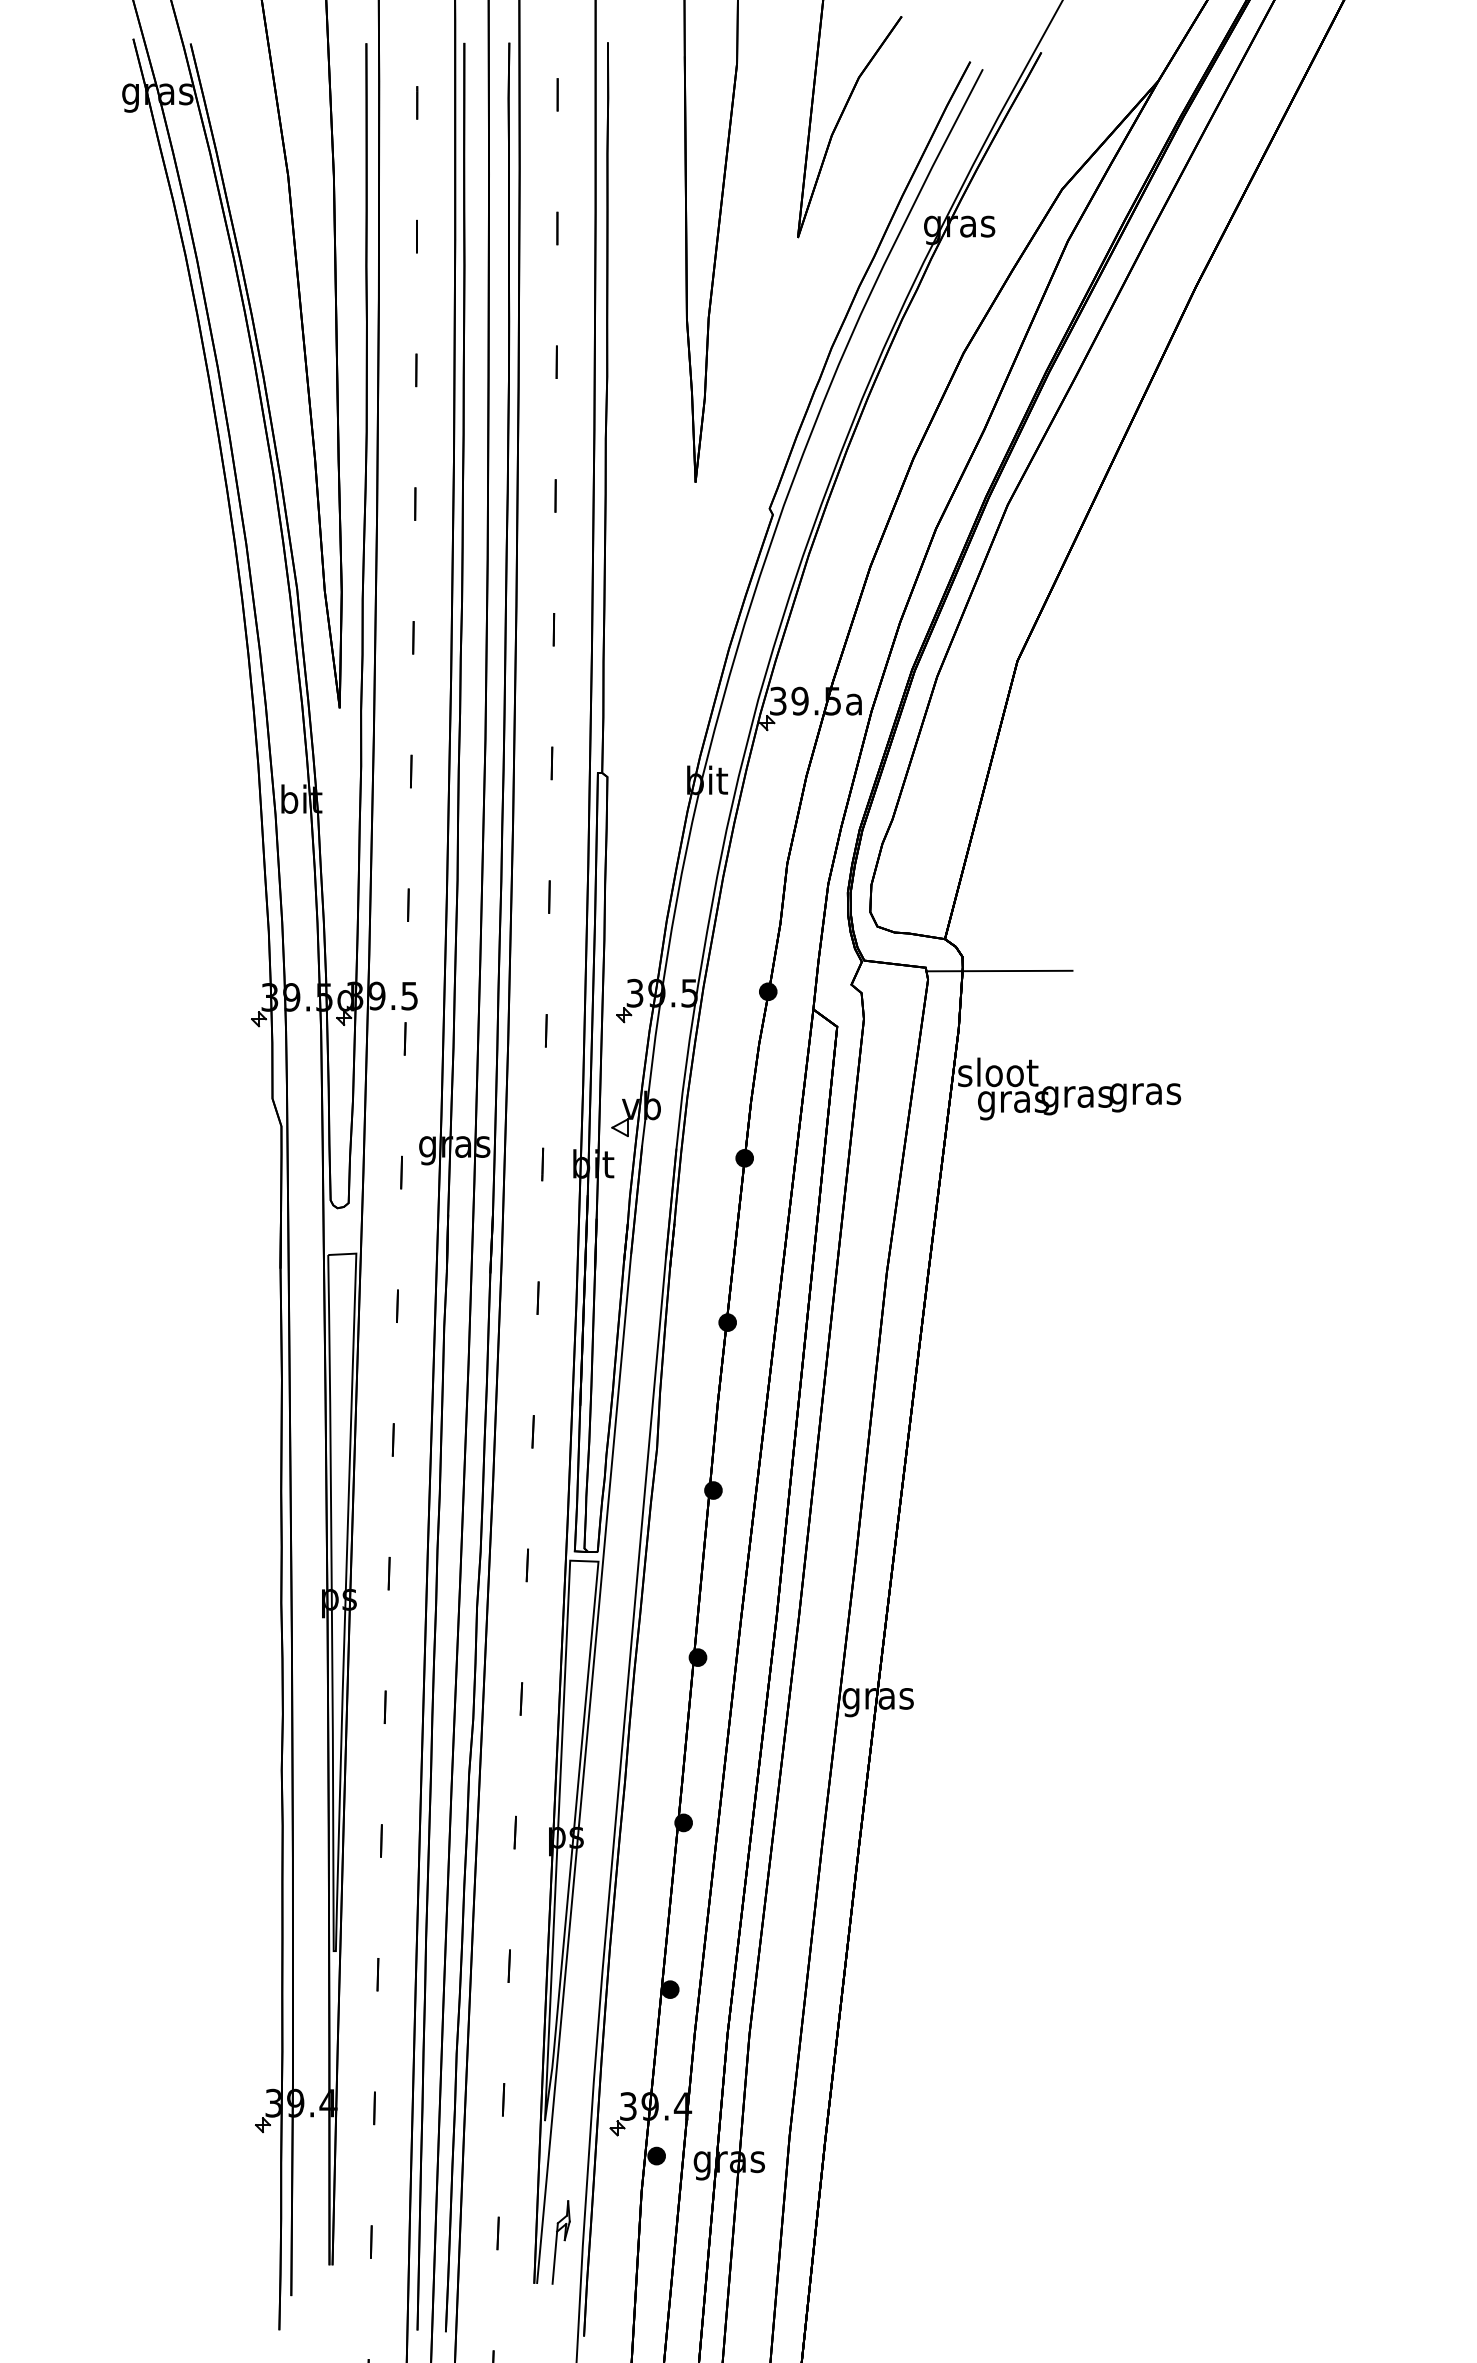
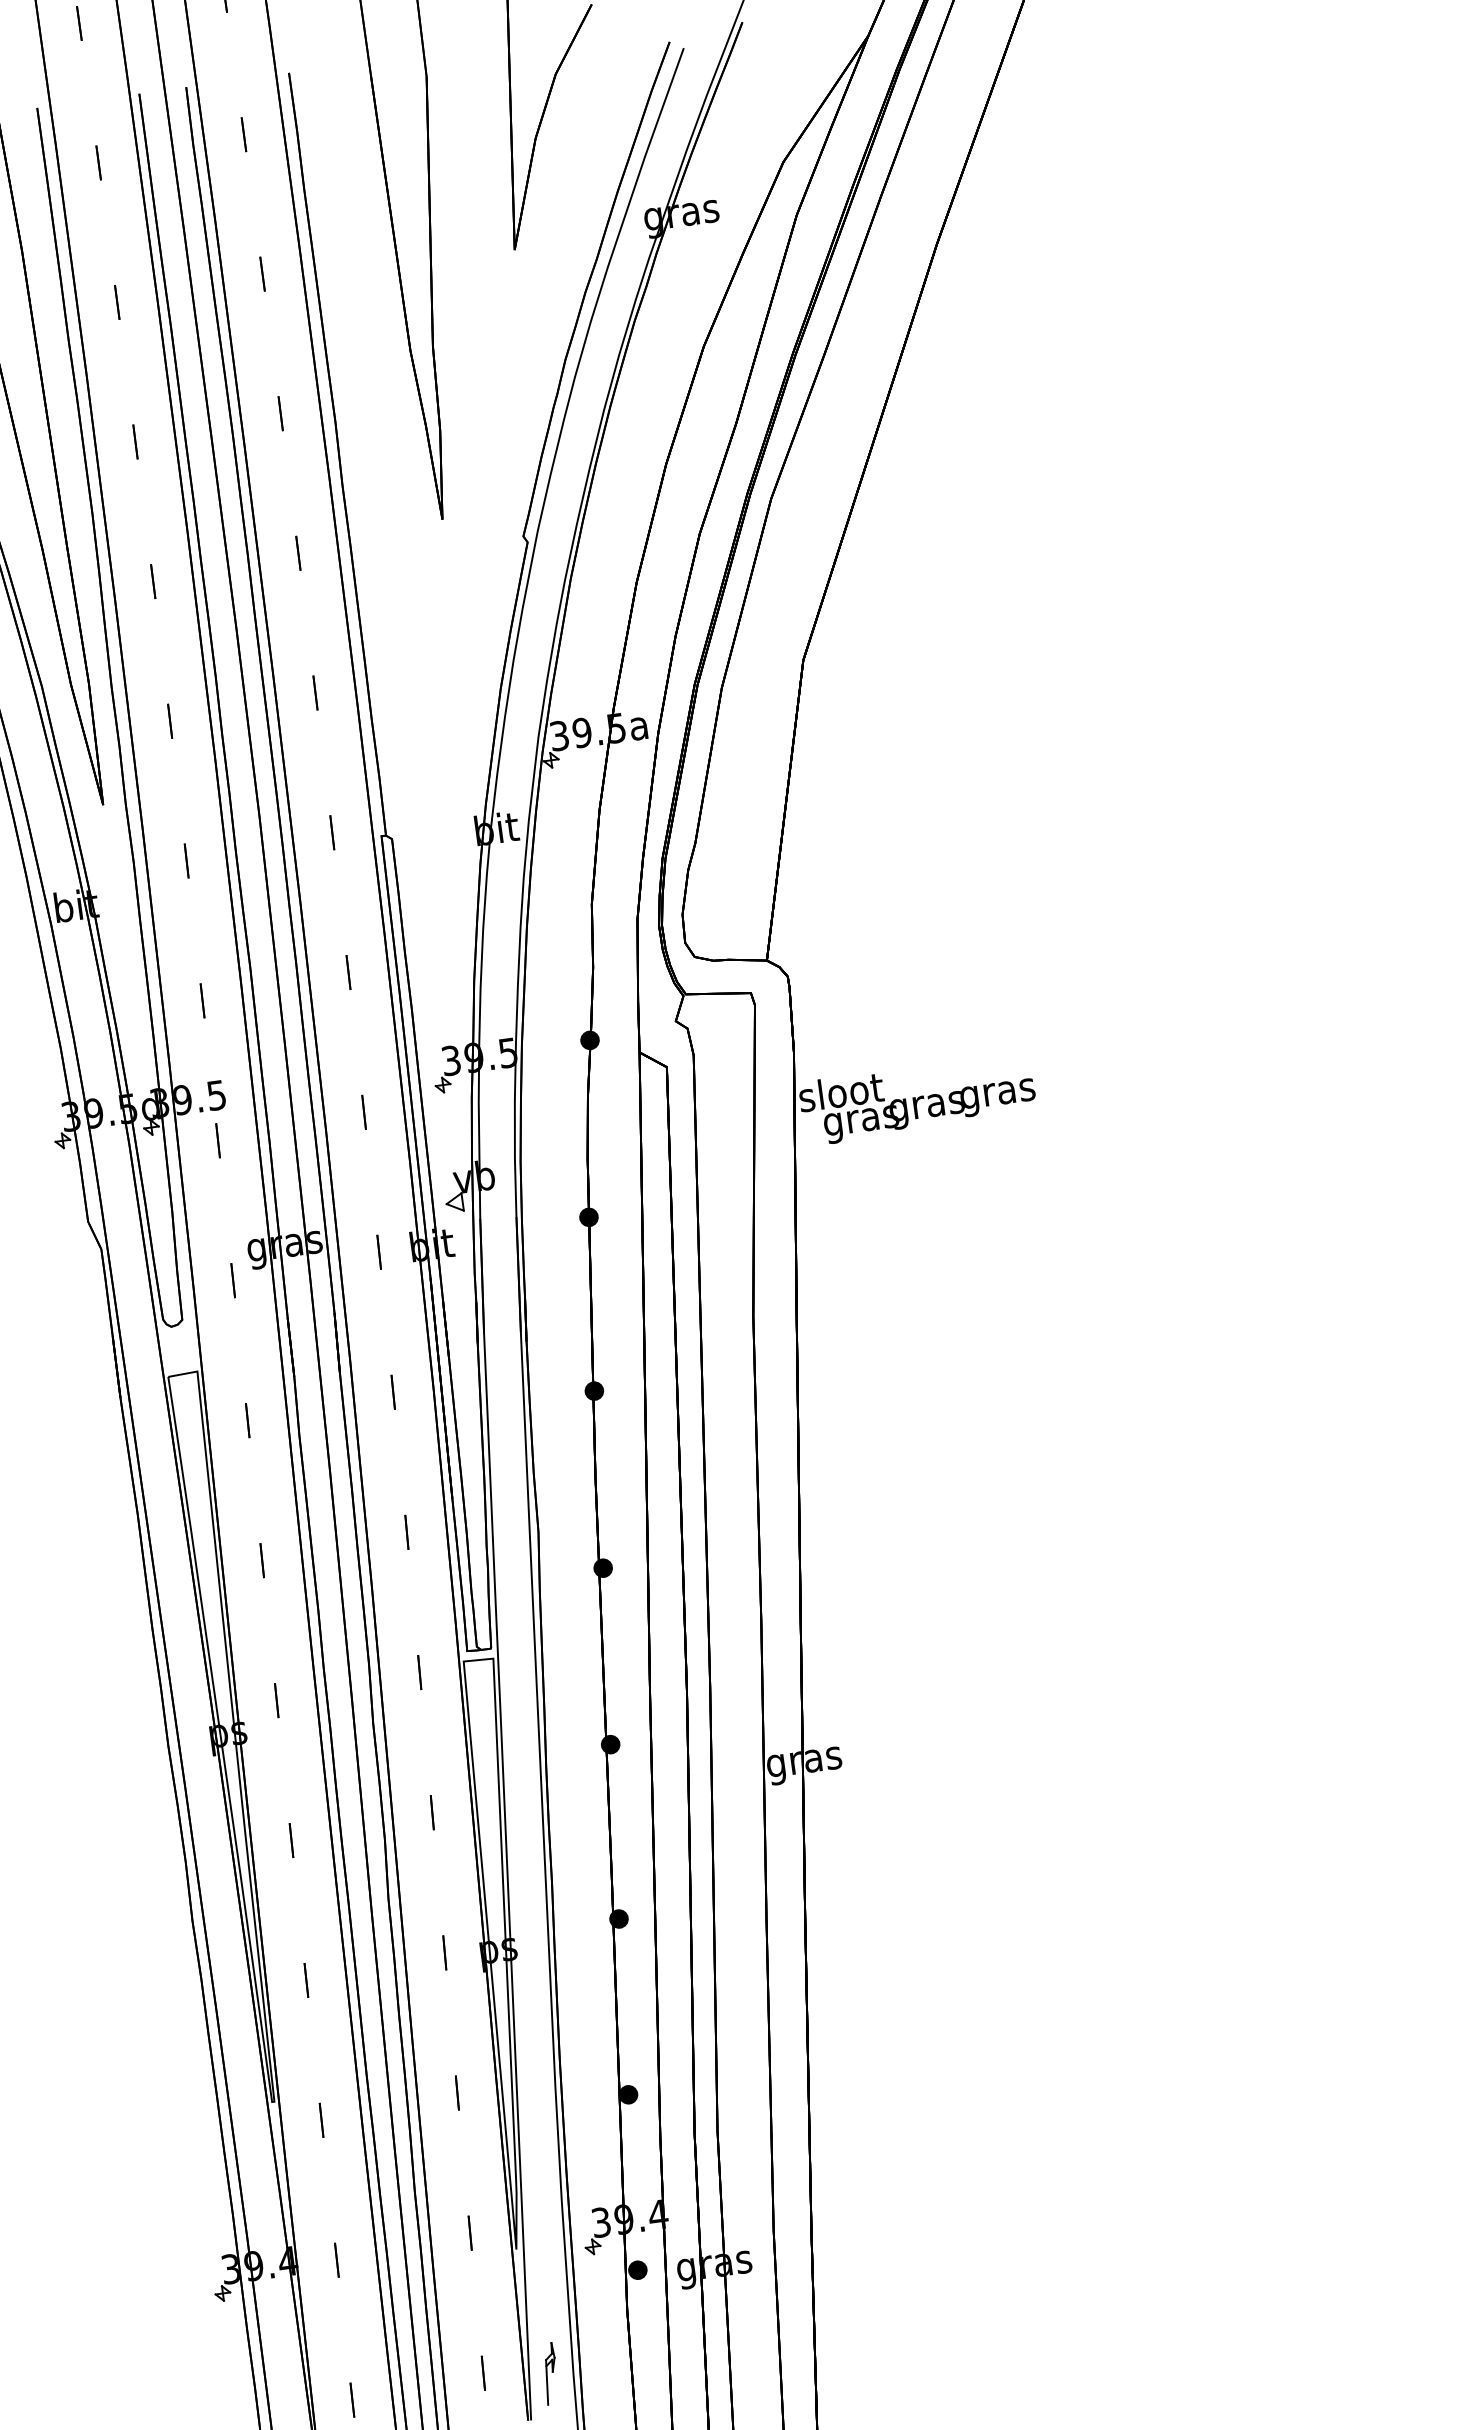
line: (999, 970) -> (828, 985), removed
part: (560, 2242) -> (549, 2373), size x0.7

